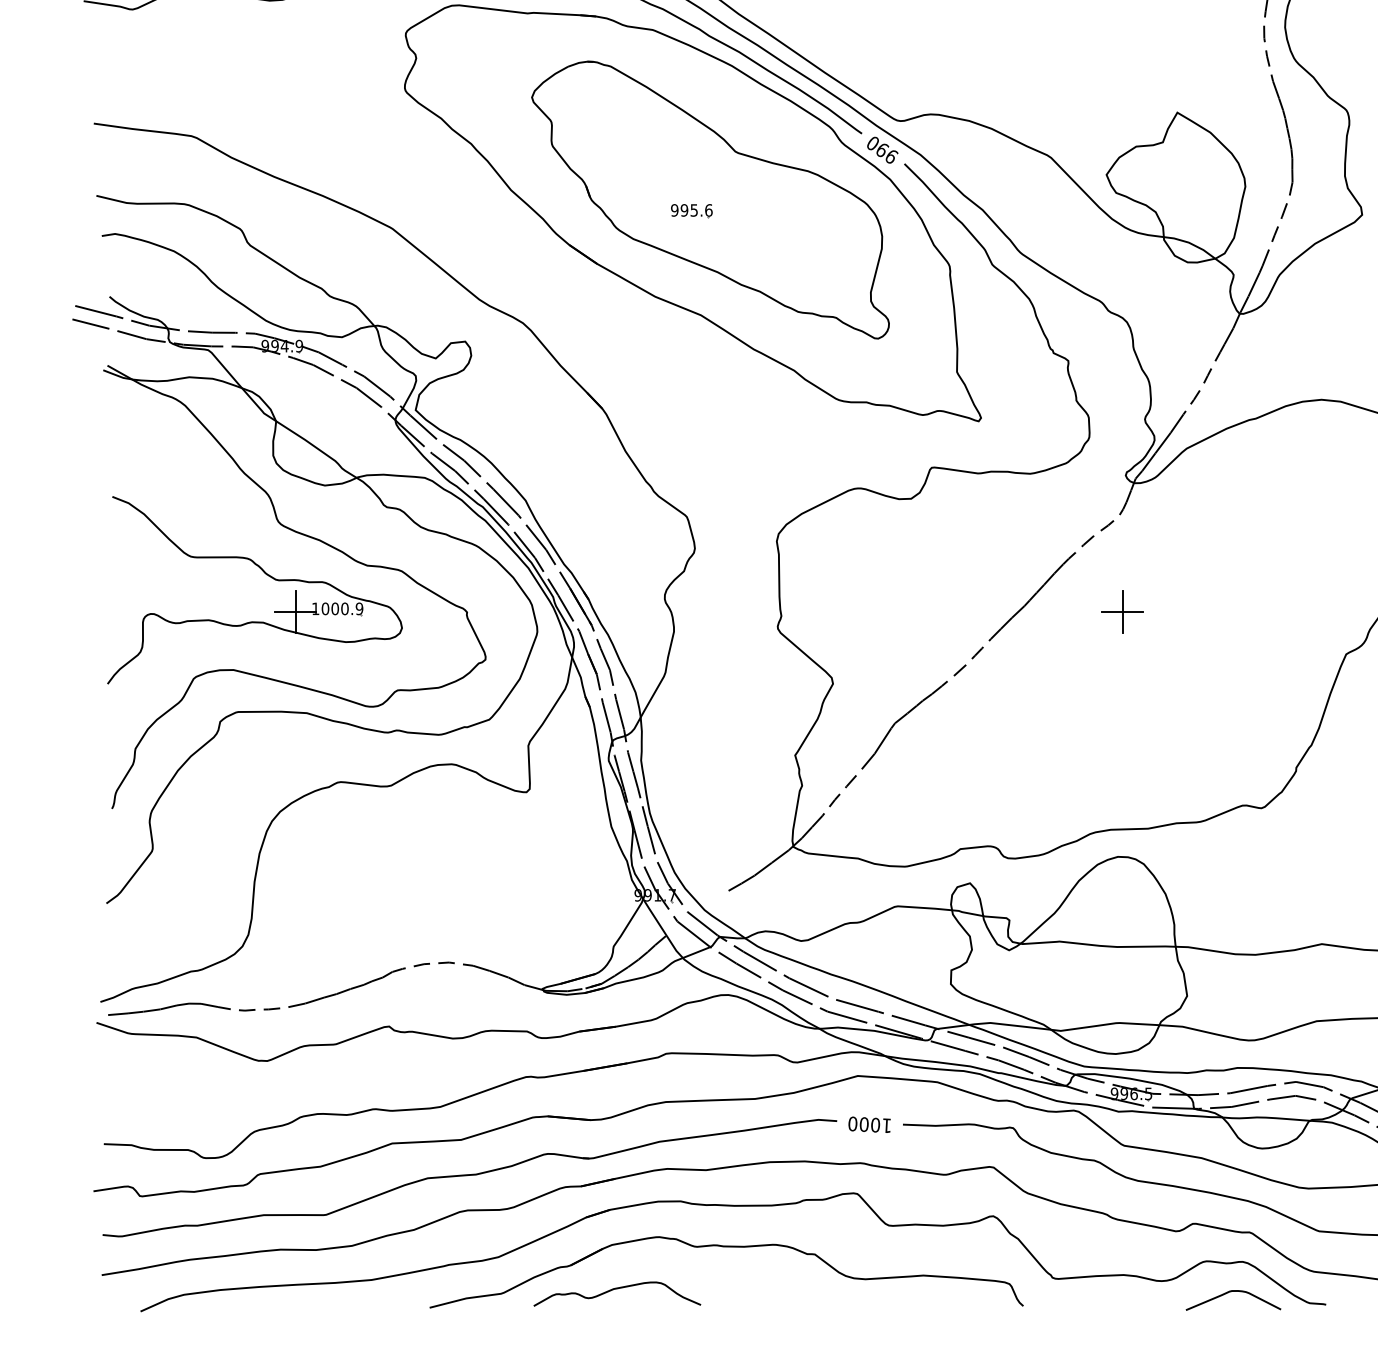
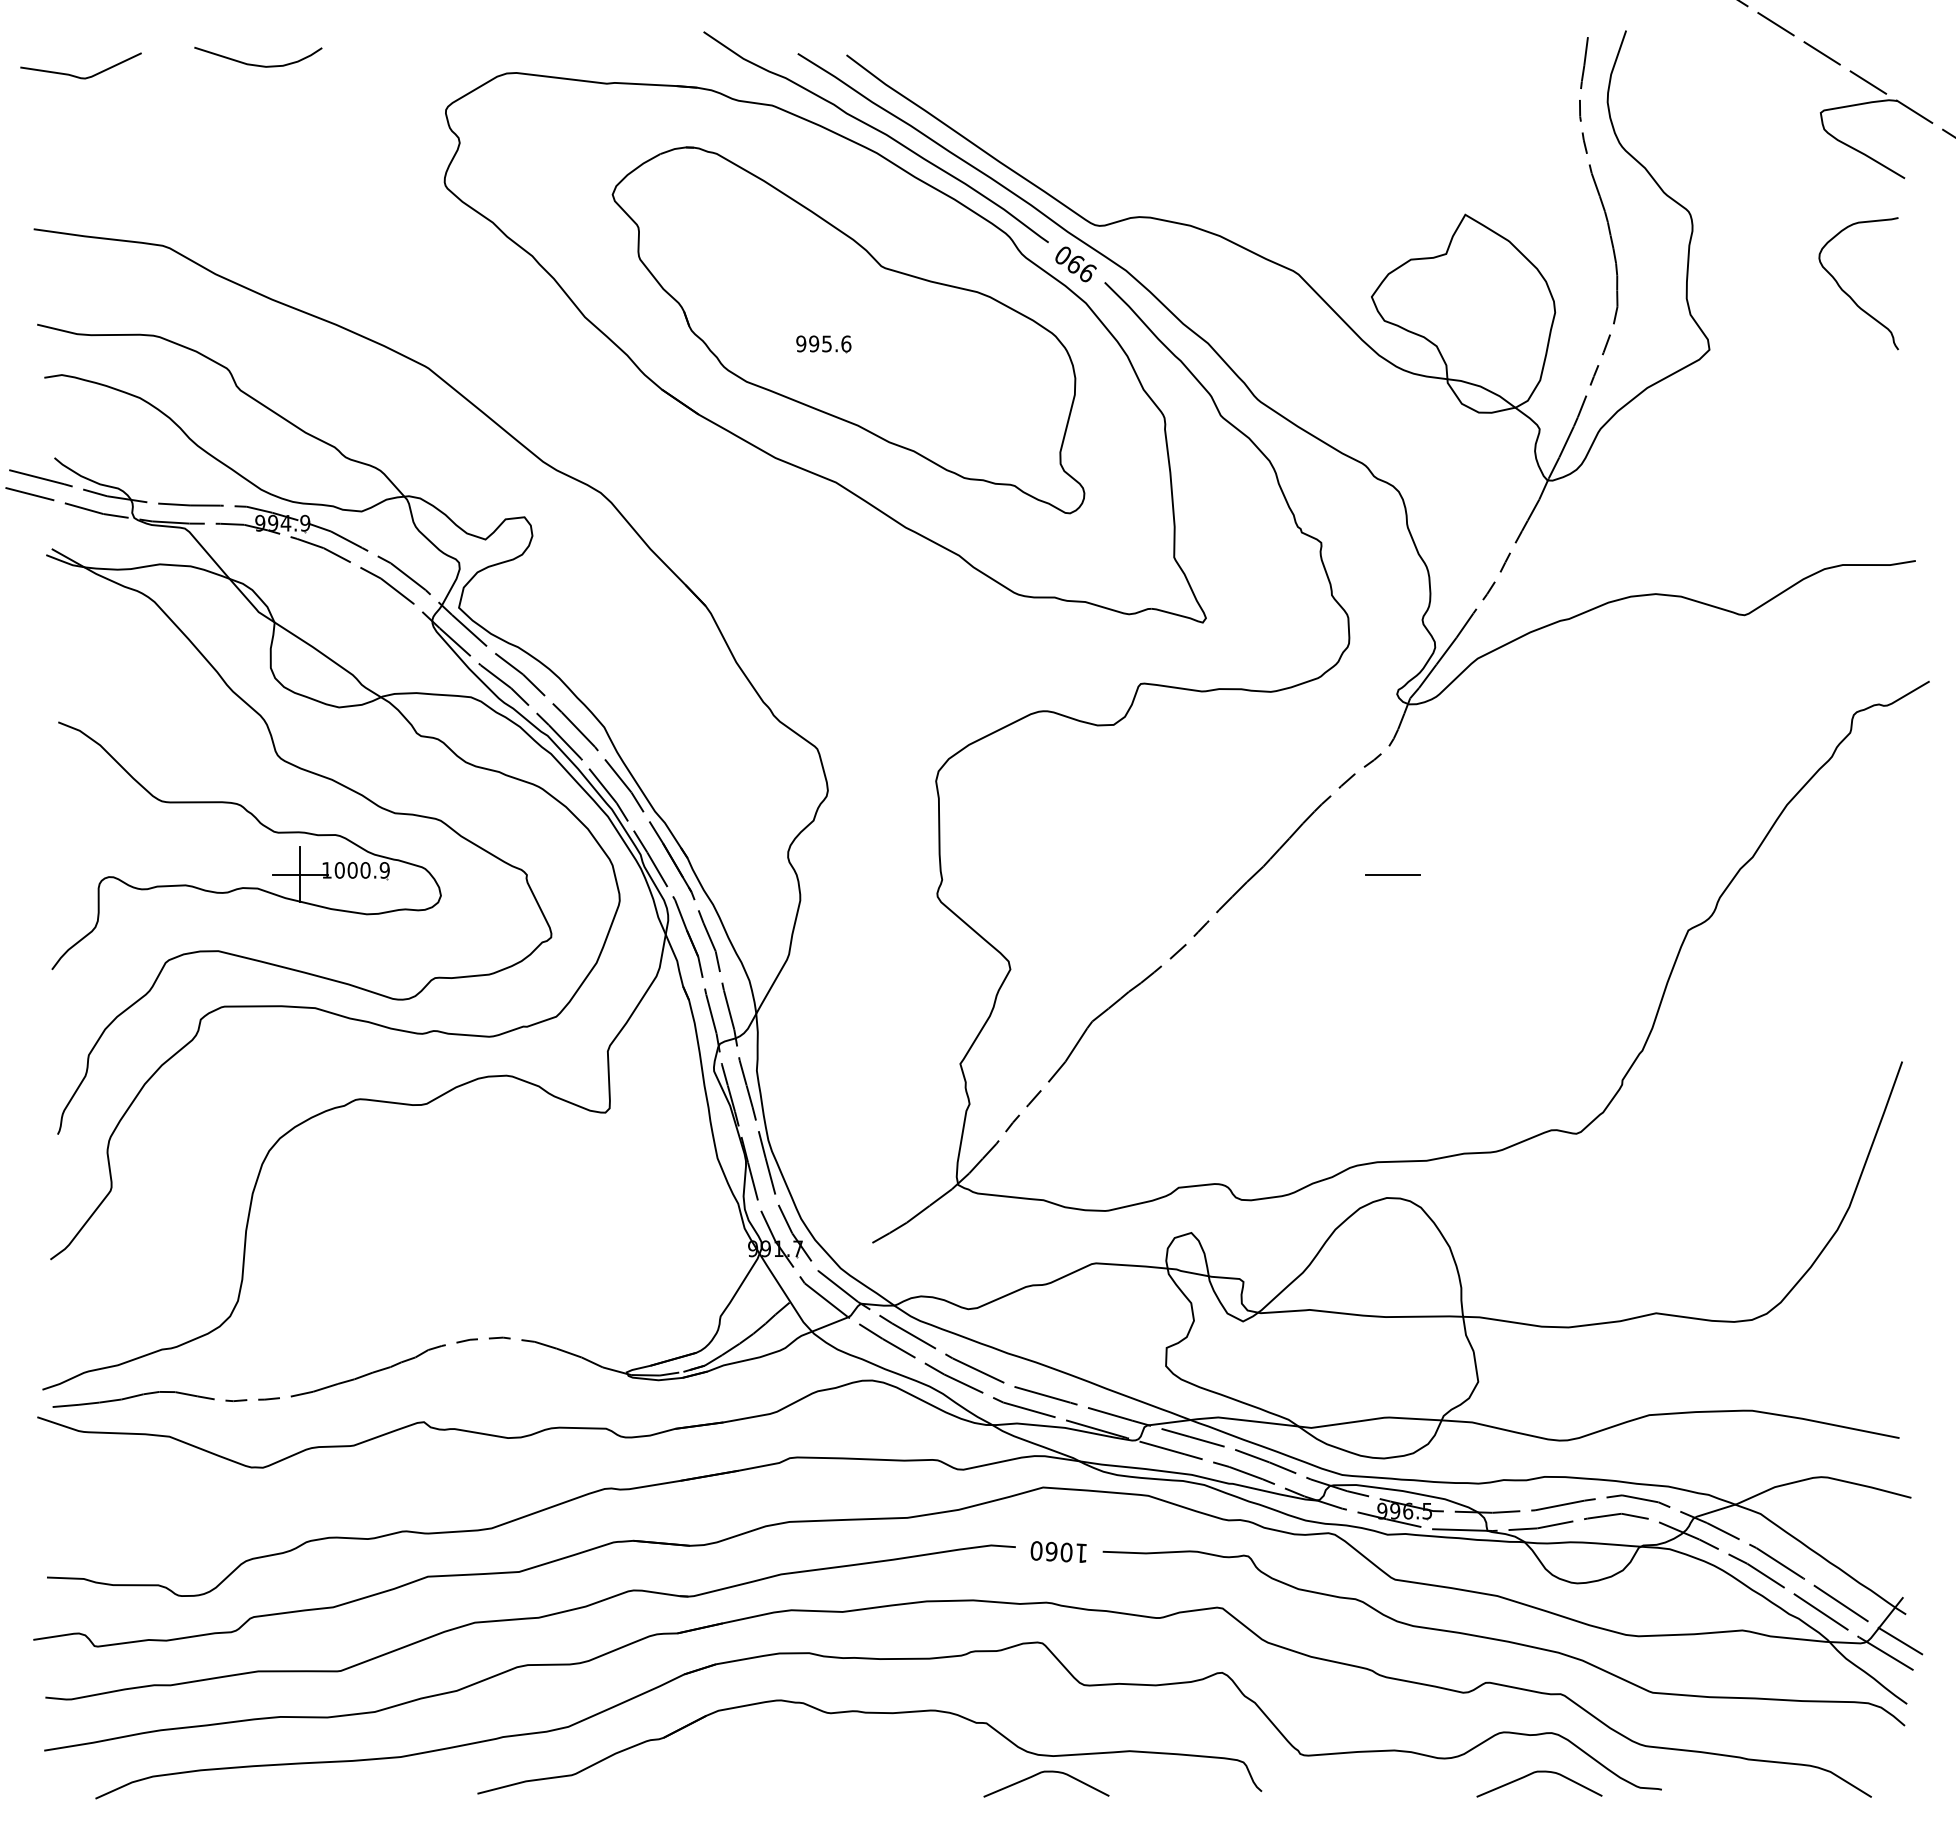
line: (1123, 612) -> (1393, 874), removed
text: (864, 1124) -> (1051, 1551), 1000 -> 1060
curve: (616, 1289) -> (724, 1769), removed
curve: (860, 1291) -> (1046, 1772), added

